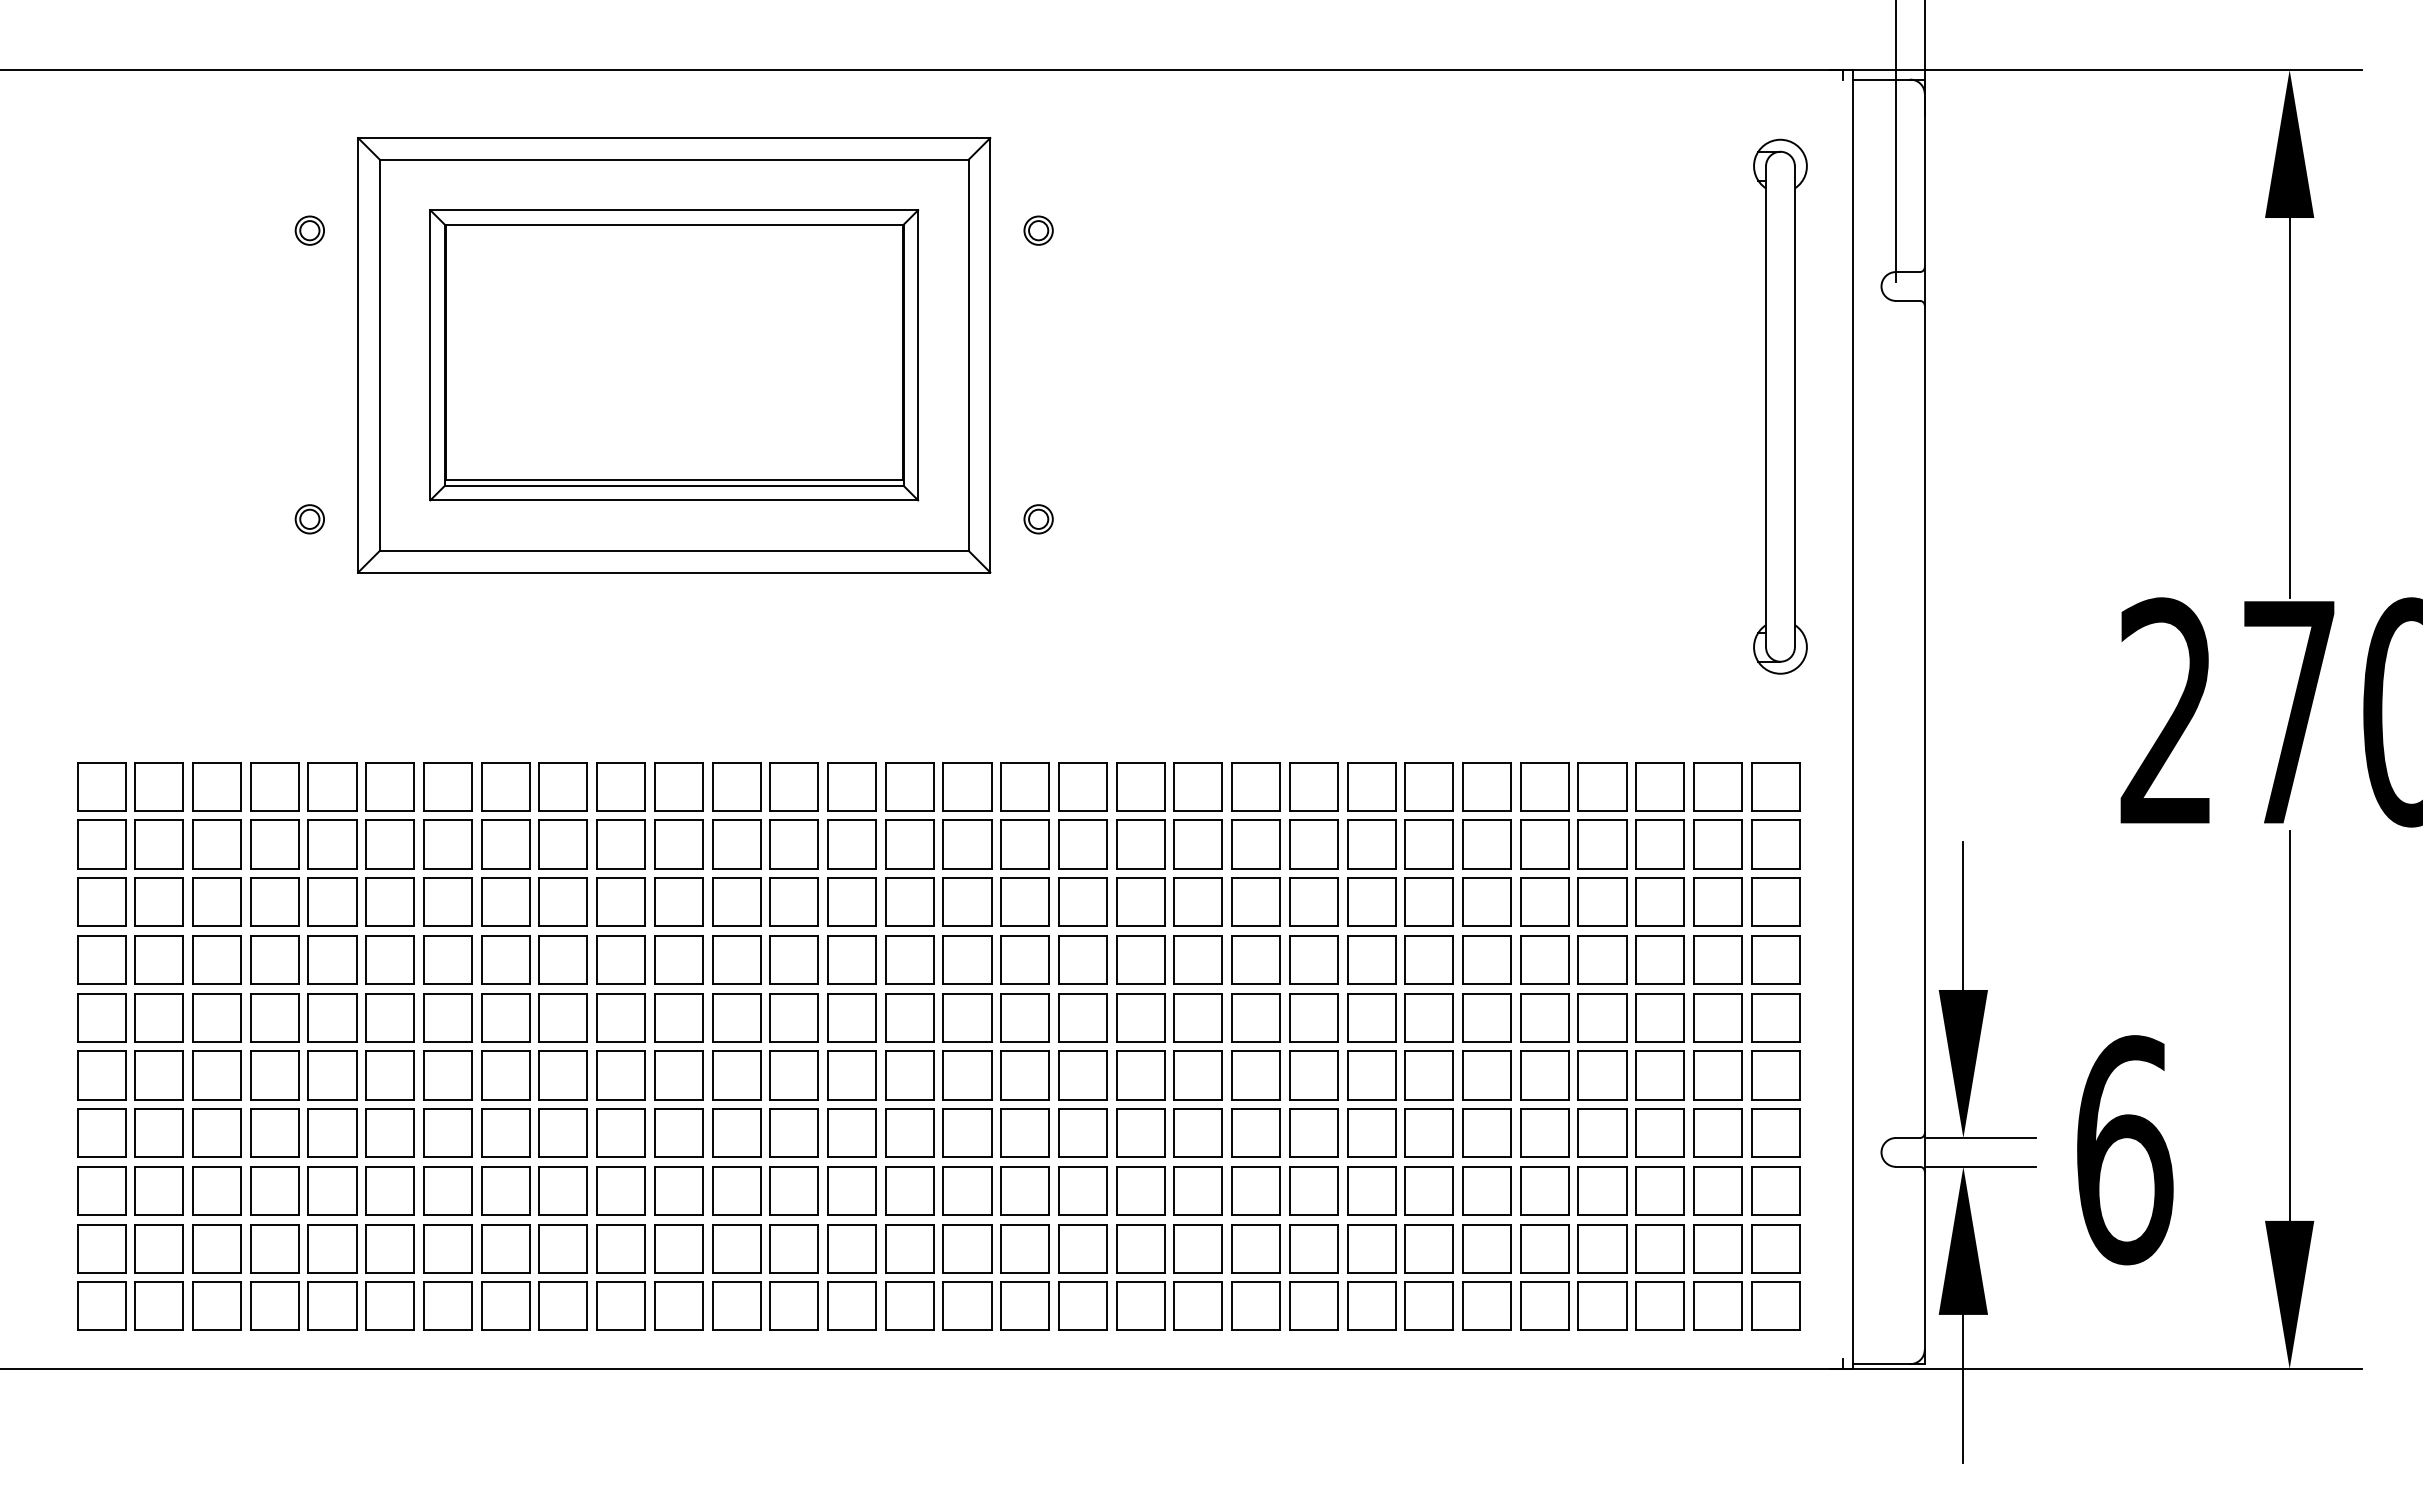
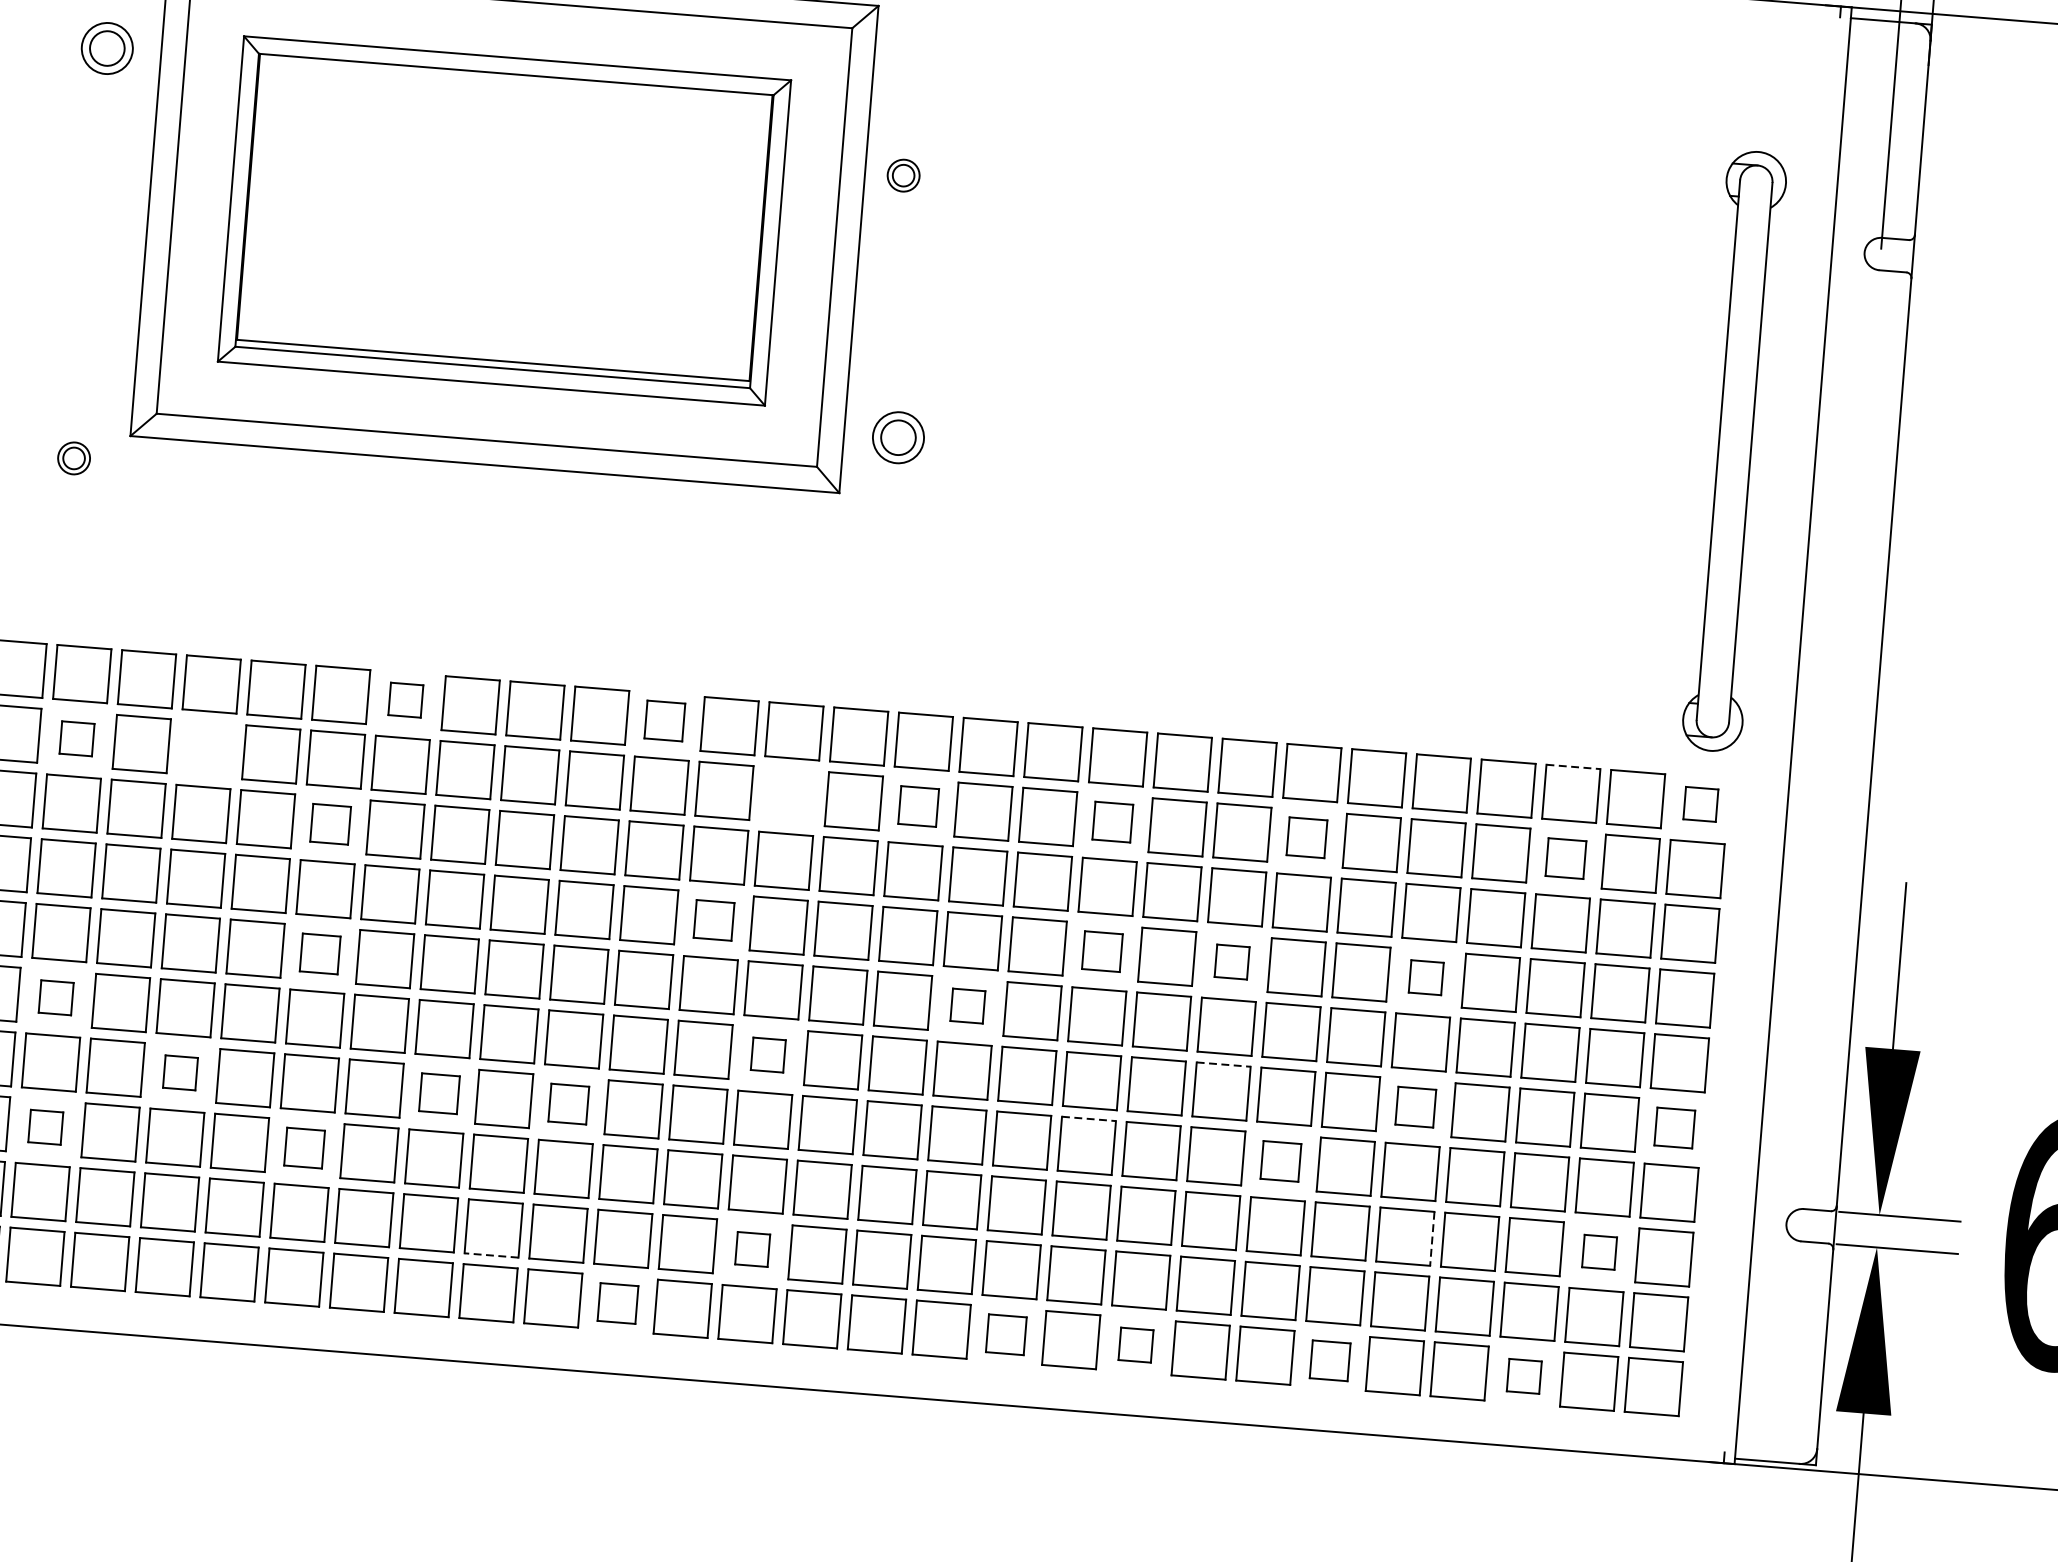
part: (309, 230) -> (106, 48), size x1.6
part: (1038, 230) -> (903, 175), moved
part: (1780, 406) -> (1734, 451), moved
part: (309, 519) -> (73, 458), moved
part: (1038, 519) -> (898, 438), size x1.6
line: (1660, 762) -> (1573, 766), solid -> dashed
part: (620, 786) -> (405, 699), size x0.6
part: (851, 786) -> (664, 720), size x0.7
part: (1775, 786) -> (1700, 803), size x0.6
part: (332, 844) -> (77, 738), size x0.6
part: (447, 844) -> (206, 749), removed
part: (967, 844) -> (789, 796), removed
part: (1082, 844) -> (918, 806), size x0.7
part: (1255, 844) -> (1112, 822), size x0.7
part: (1428, 844) -> (1306, 837), size x0.7
part: (1659, 844) -> (1565, 858), size x0.7
part: (562, 901) -> (329, 823), size x0.7
part: (909, 959) -> (713, 919), size x0.7
part: (1255, 959) -> (1101, 951), size x0.7
part: (1371, 959) -> (1231, 961), size x0.6
part: (1544, 959) -> (1425, 977), size x0.6
part: (562, 1017) -> (319, 953), size x0.7
part: (1140, 1017) -> (967, 1005), size x0.6
line: (1372, 1051) -> (1224, 1064), solid -> dashed
part: (332, 1075) -> (56, 997), size x0.6
part: (967, 1075) -> (768, 1055), size x0.6
part: (1544, 1075) -> (1415, 1107), size x0.7
part: (1775, 1075) -> (1674, 1128), size x0.7
line: (1256, 1109) -> (1089, 1119), solid -> dashed
part: (447, 1132) -> (180, 1072), size x0.6
part: (678, 1132) -> (439, 1092), size x0.7
part: (793, 1132) -> (568, 1103), size x0.7
part: (1428, 1132) -> (1280, 1160), size x0.7
part: (332, 1190) -> (45, 1126), size x0.6
part: (562, 1190) -> (303, 1147), size x0.7
part: (1717, 1190) -> (1599, 1251), size x0.6
line: (1568, 1191) -> (1431, 1239), solid -> dashed
part: (967, 1248) -> (752, 1249), size x0.6
line: (736, 1272) -> (491, 1255), solid -> dashed
part: (851, 1305) -> (617, 1302), size x0.7
part: (1197, 1305) -> (1005, 1333), size x0.7
part: (1313, 1305) -> (1135, 1344), size x0.6
part: (1486, 1305) -> (1329, 1359), size x0.7
part: (1659, 1305) -> (1523, 1375), size x0.6

